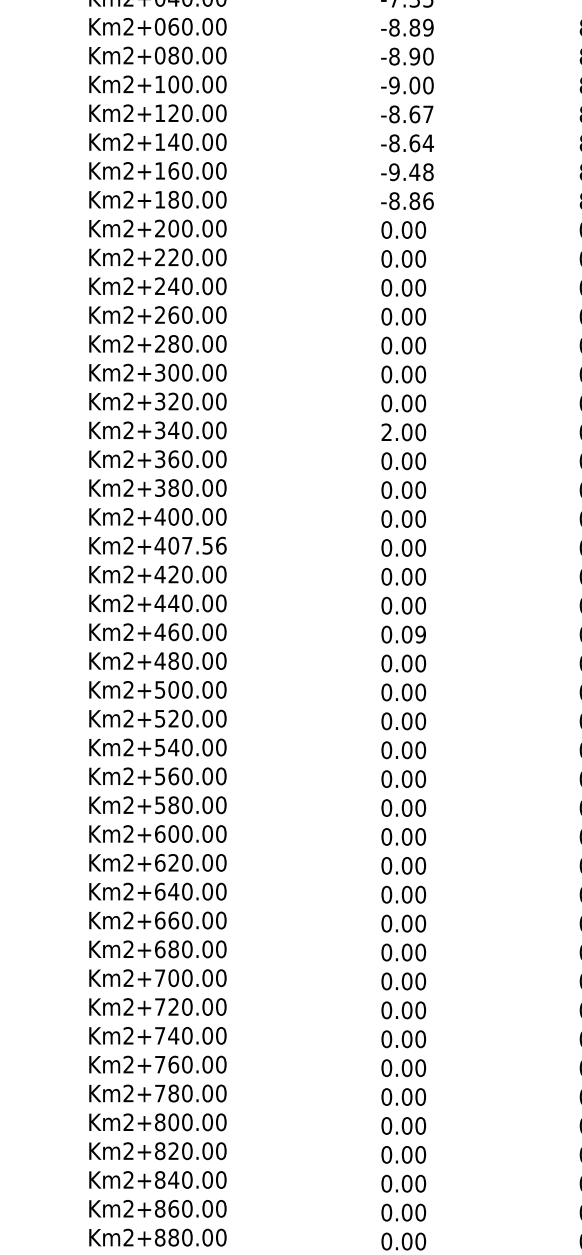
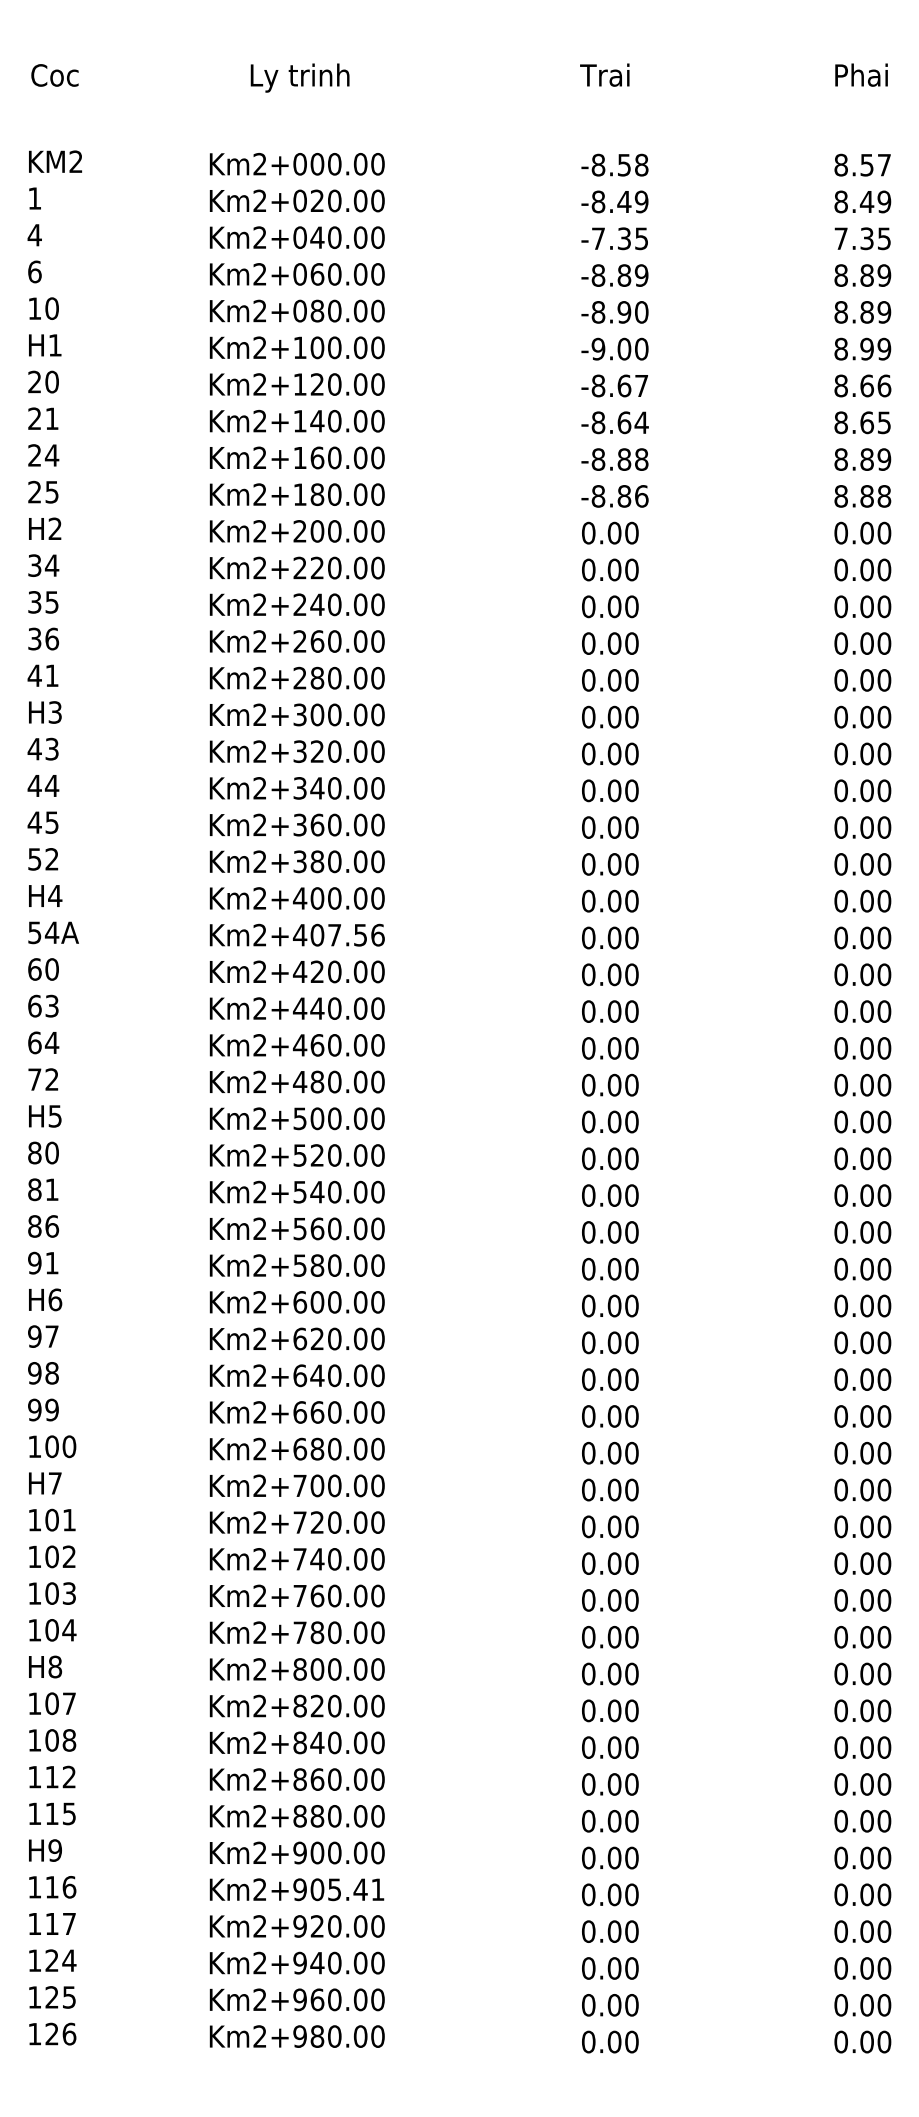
text: (404, 172) -> (611, 459), -9.48 -> -8.88
text: (386, 432) -> (588, 790), 2.00 -> 0.00
text: (420, 634) -> (631, 1048), 0.09 -> 0.00

